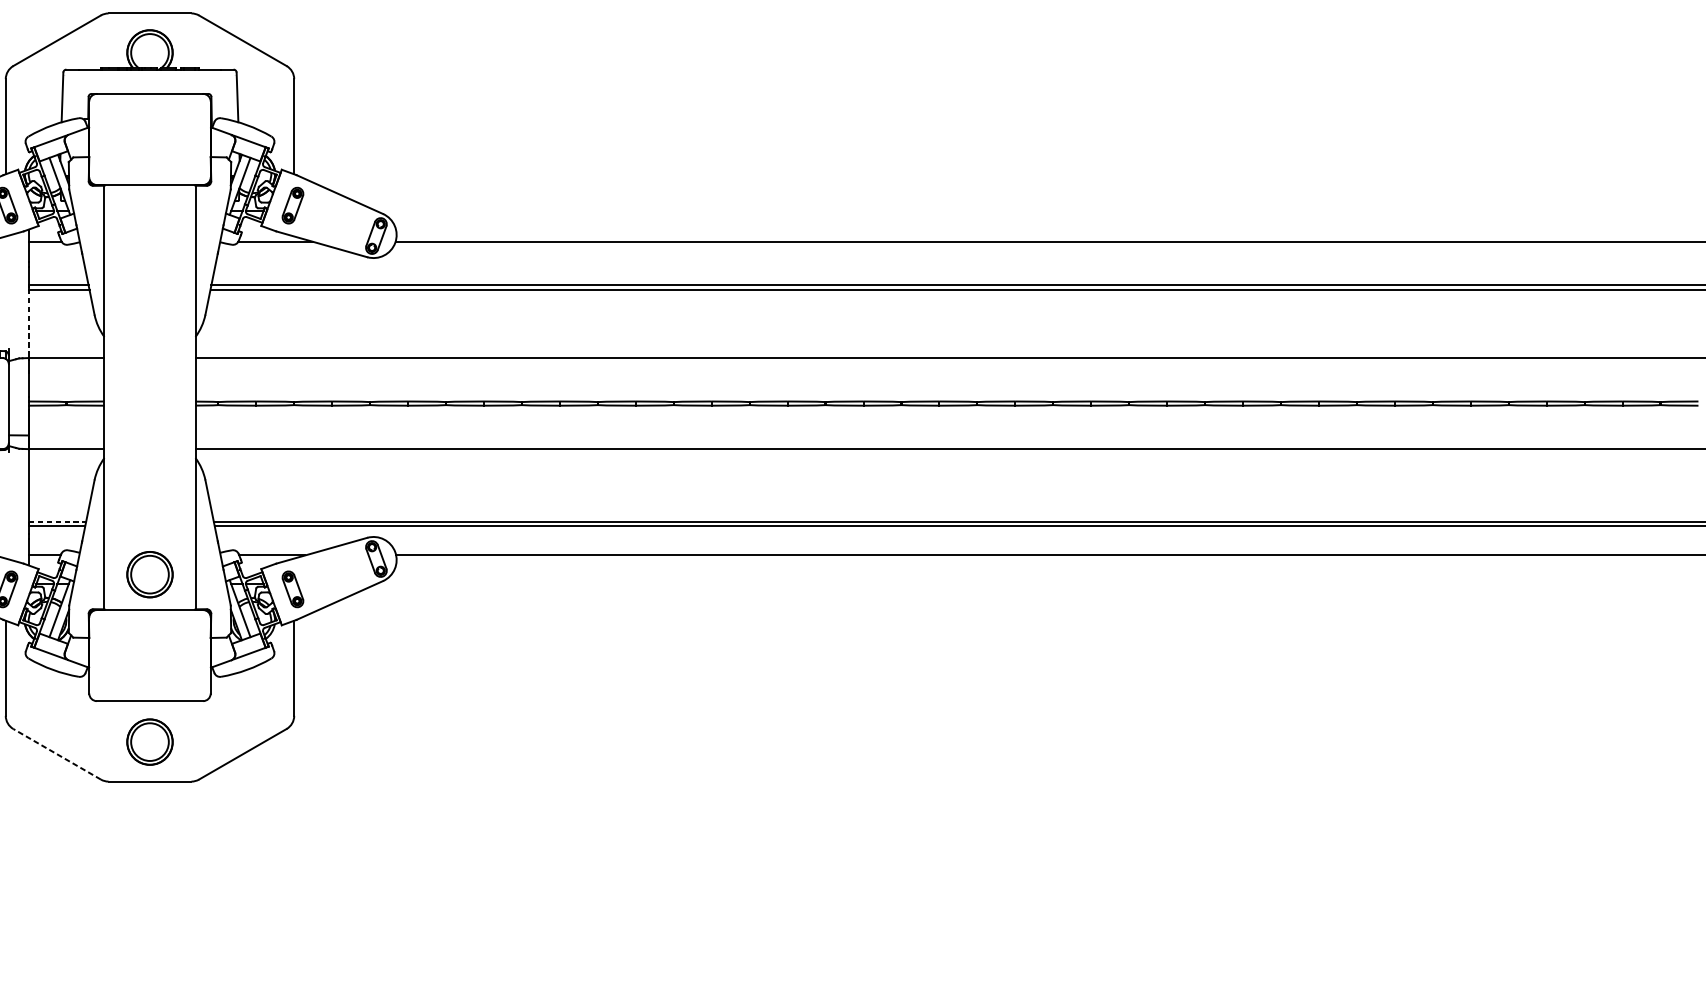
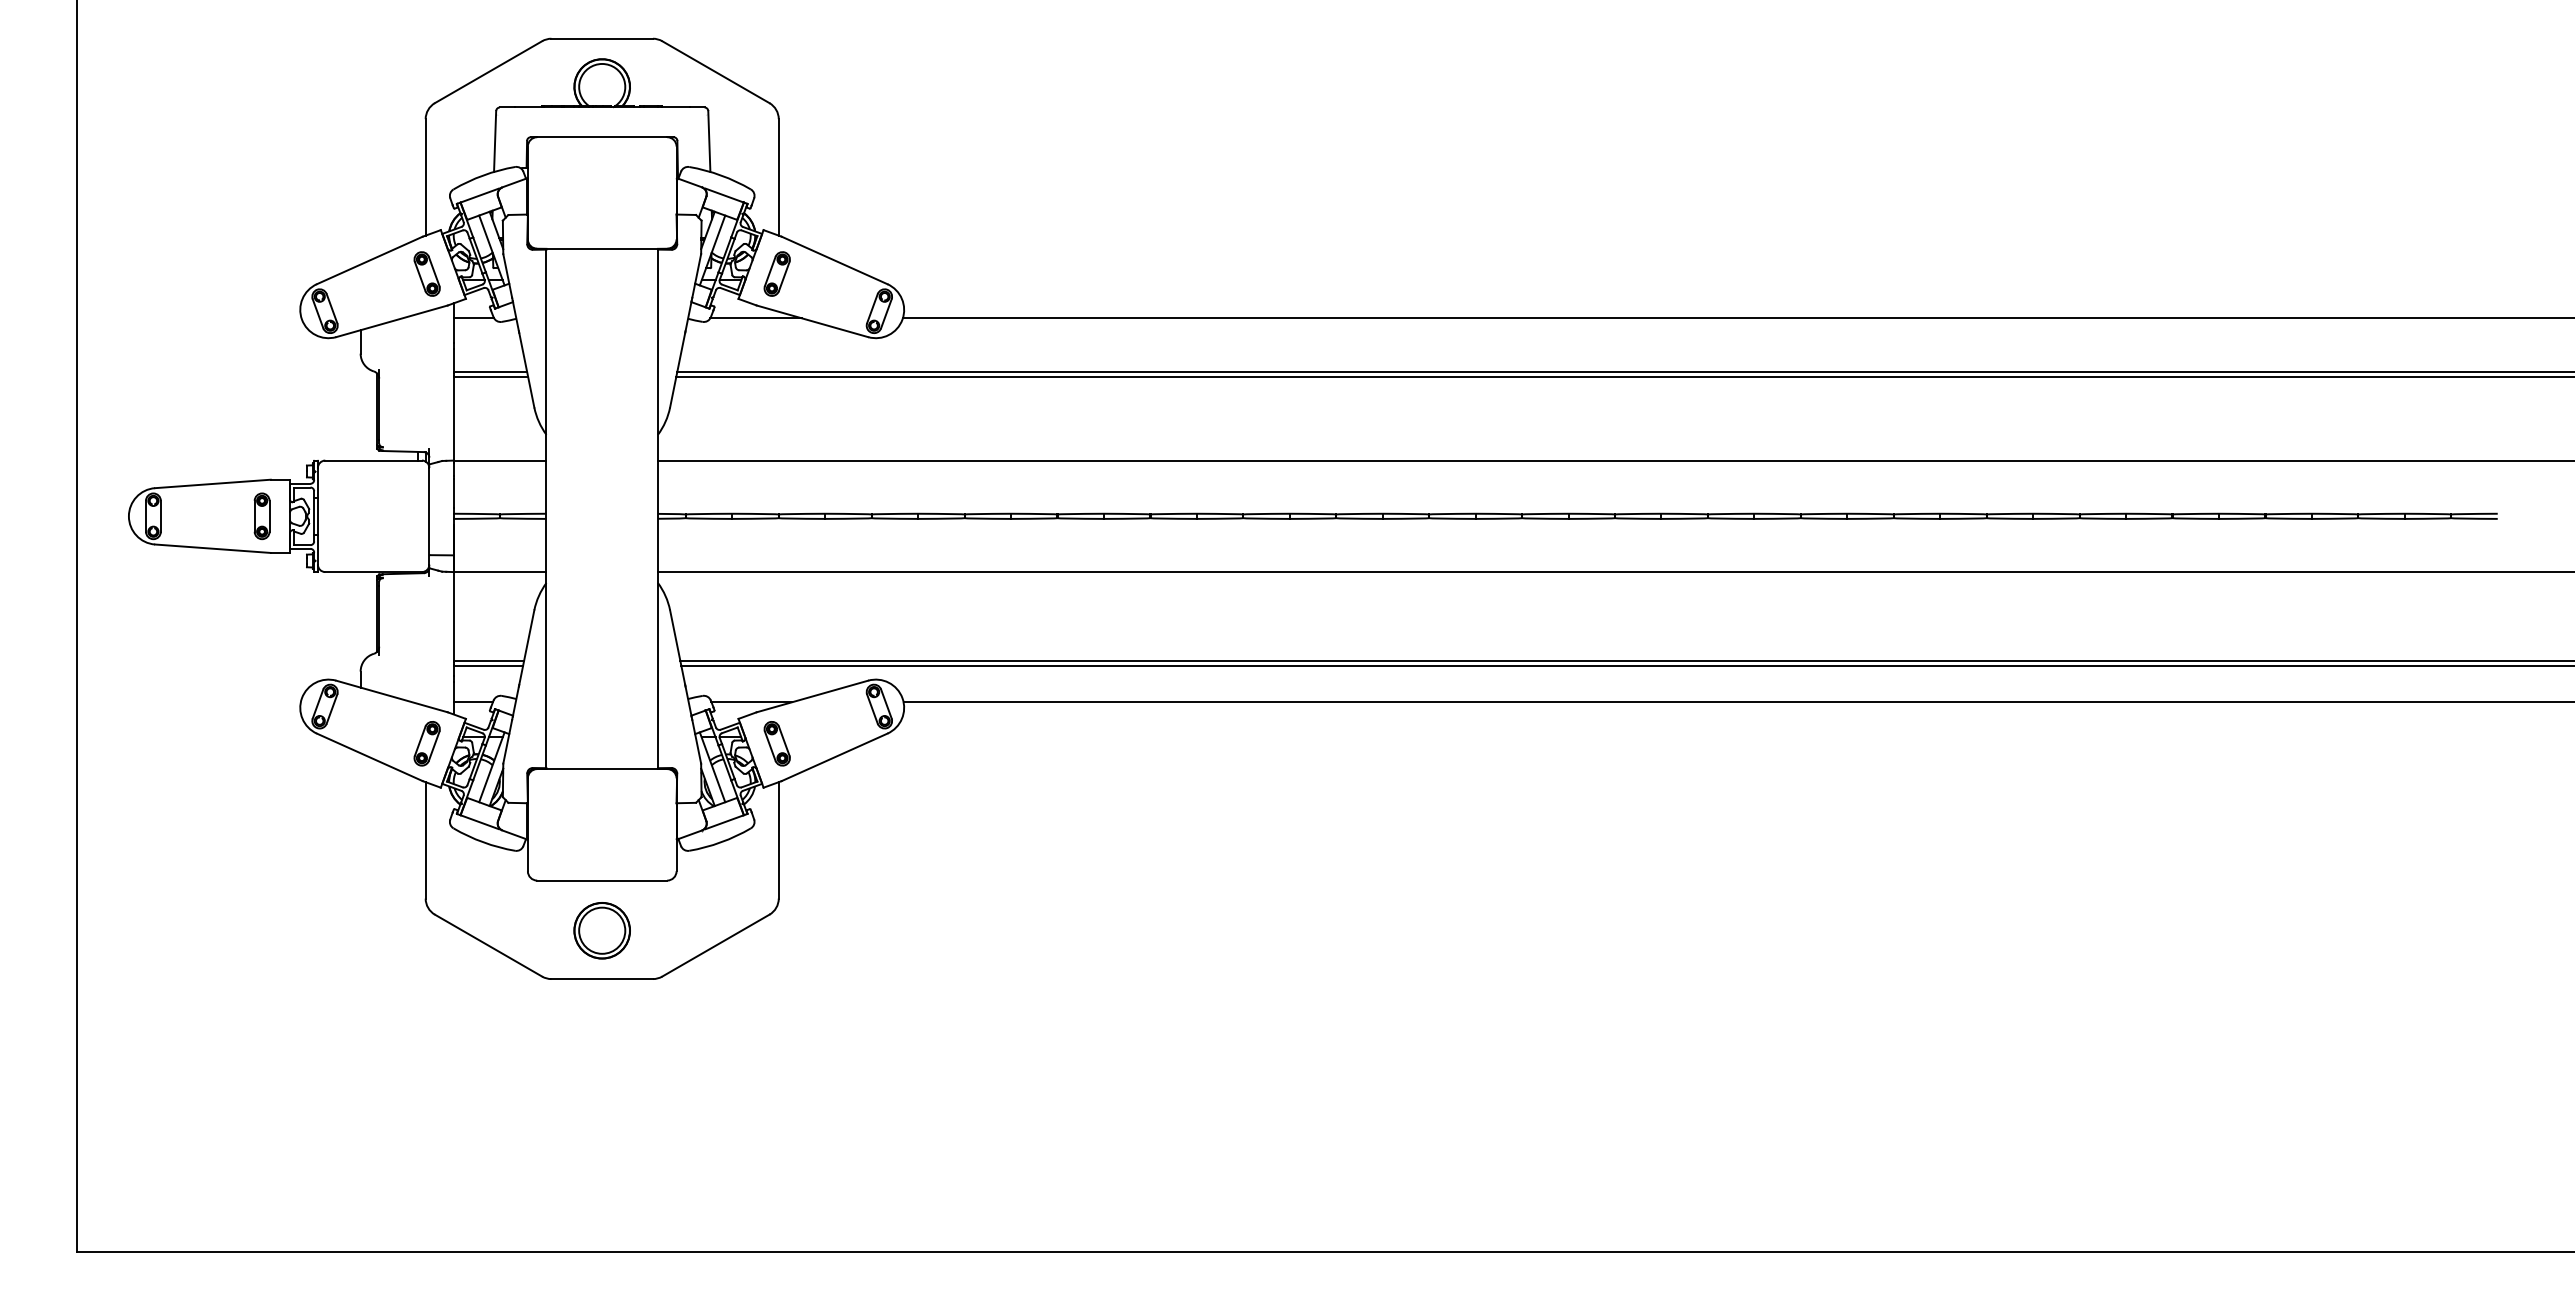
line: (28, 323) -> (453, 418), dashed -> solid
line: (57, 522) -> (489, 661), dashed -> solid
part: (149, 574) -> (601, 725), removed
line: (57, 754) -> (488, 945), dashed -> solid

